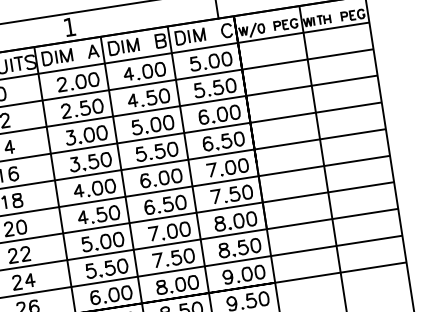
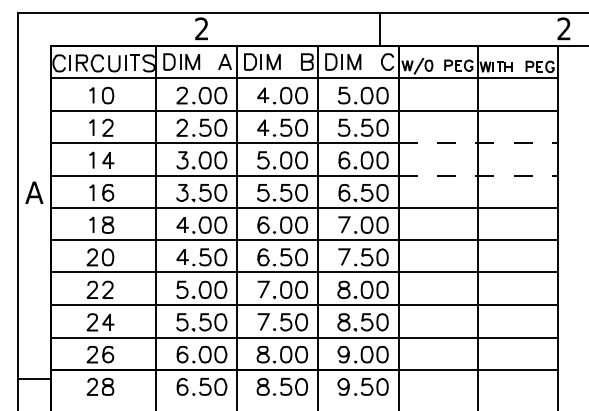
text: (69, 26) -> (201, 28), 1 -> 2
line: (311, 85) -> (478, 142), solid -> dashed
line: (316, 112) -> (478, 175), solid -> dashed

